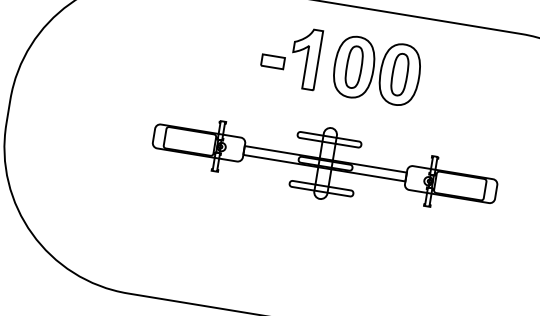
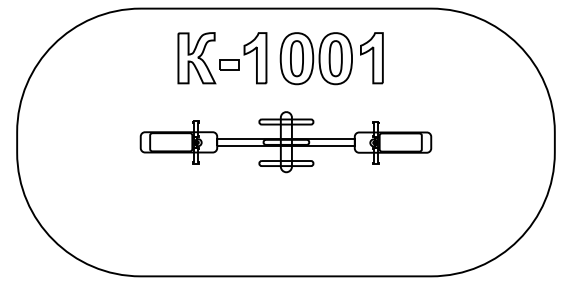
part: (235, 47) -> (196, 58), added
part: (442, 81) -> (371, 58), added

